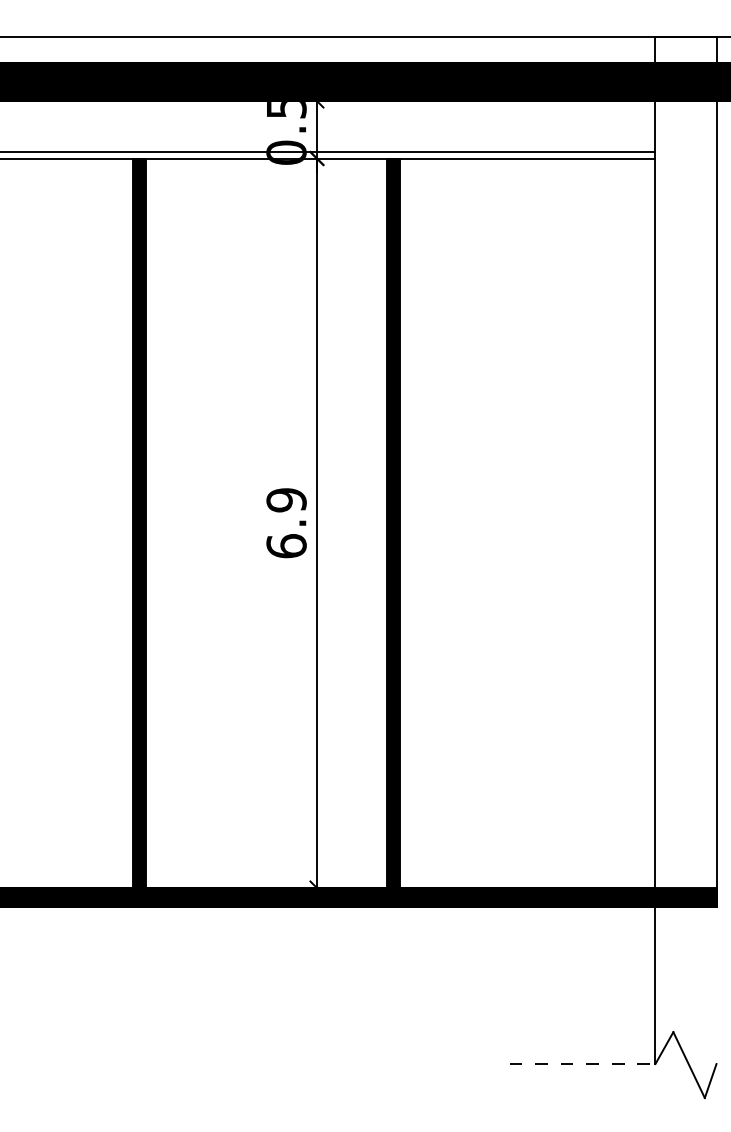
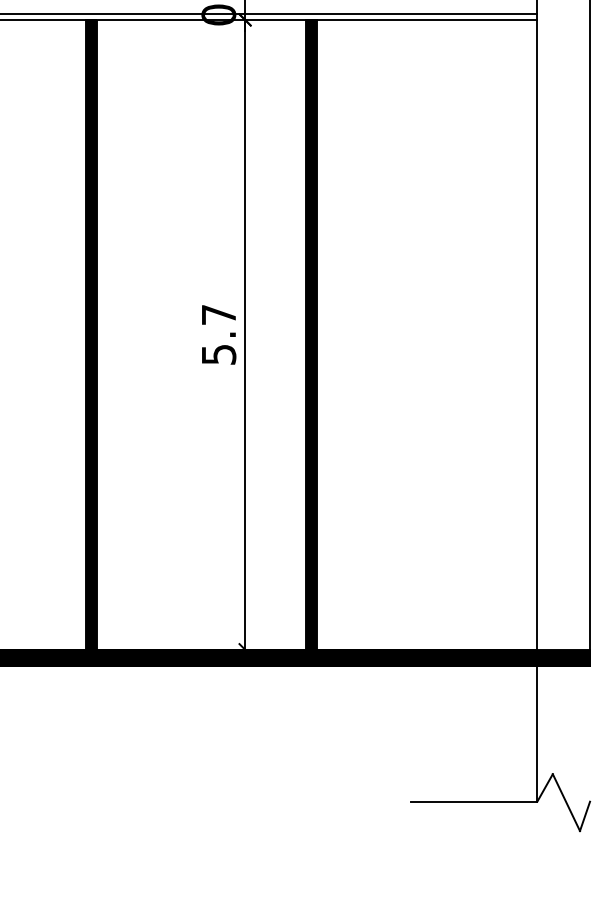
text: (286, 523) -> (218, 335), 6.9 -> 5.7
line: (582, 1064) -> (474, 802), dashed -> solid

